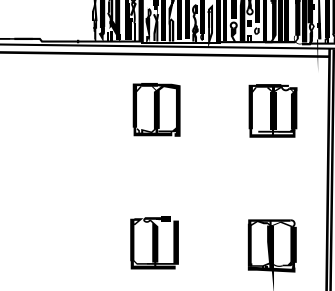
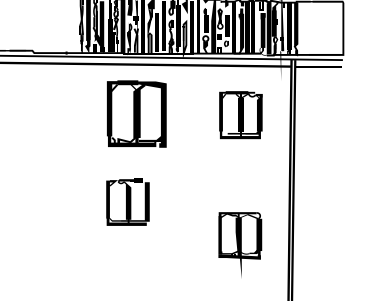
part: (156, 110) -> (136, 114), size x1.4
part: (154, 242) -> (127, 201), moved

